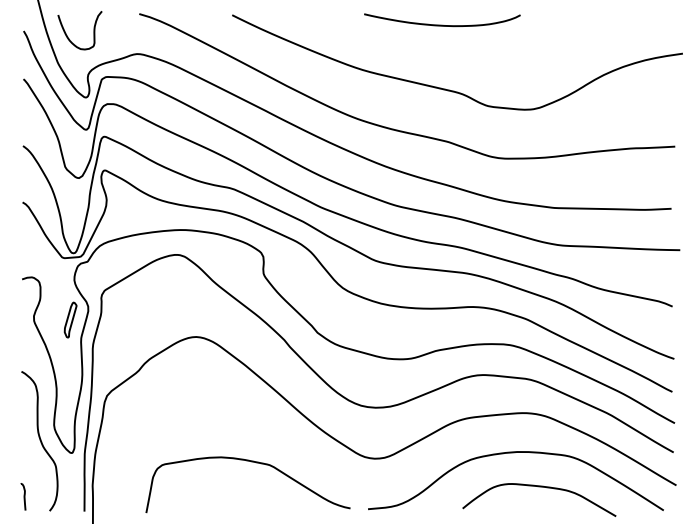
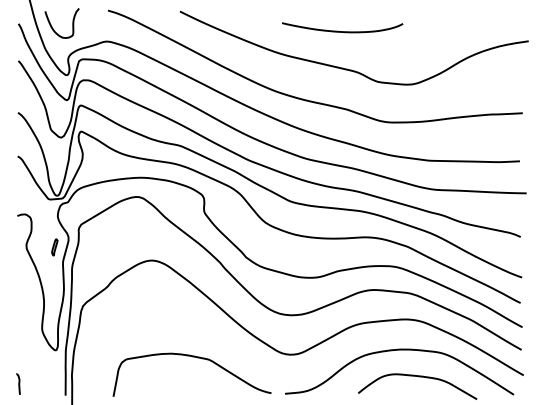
curve: (442, 24) -> (342, 31), moved
part: (70, 319) -> (54, 246), size x0.6
curve: (39, 440) -> (30, 340), removed

